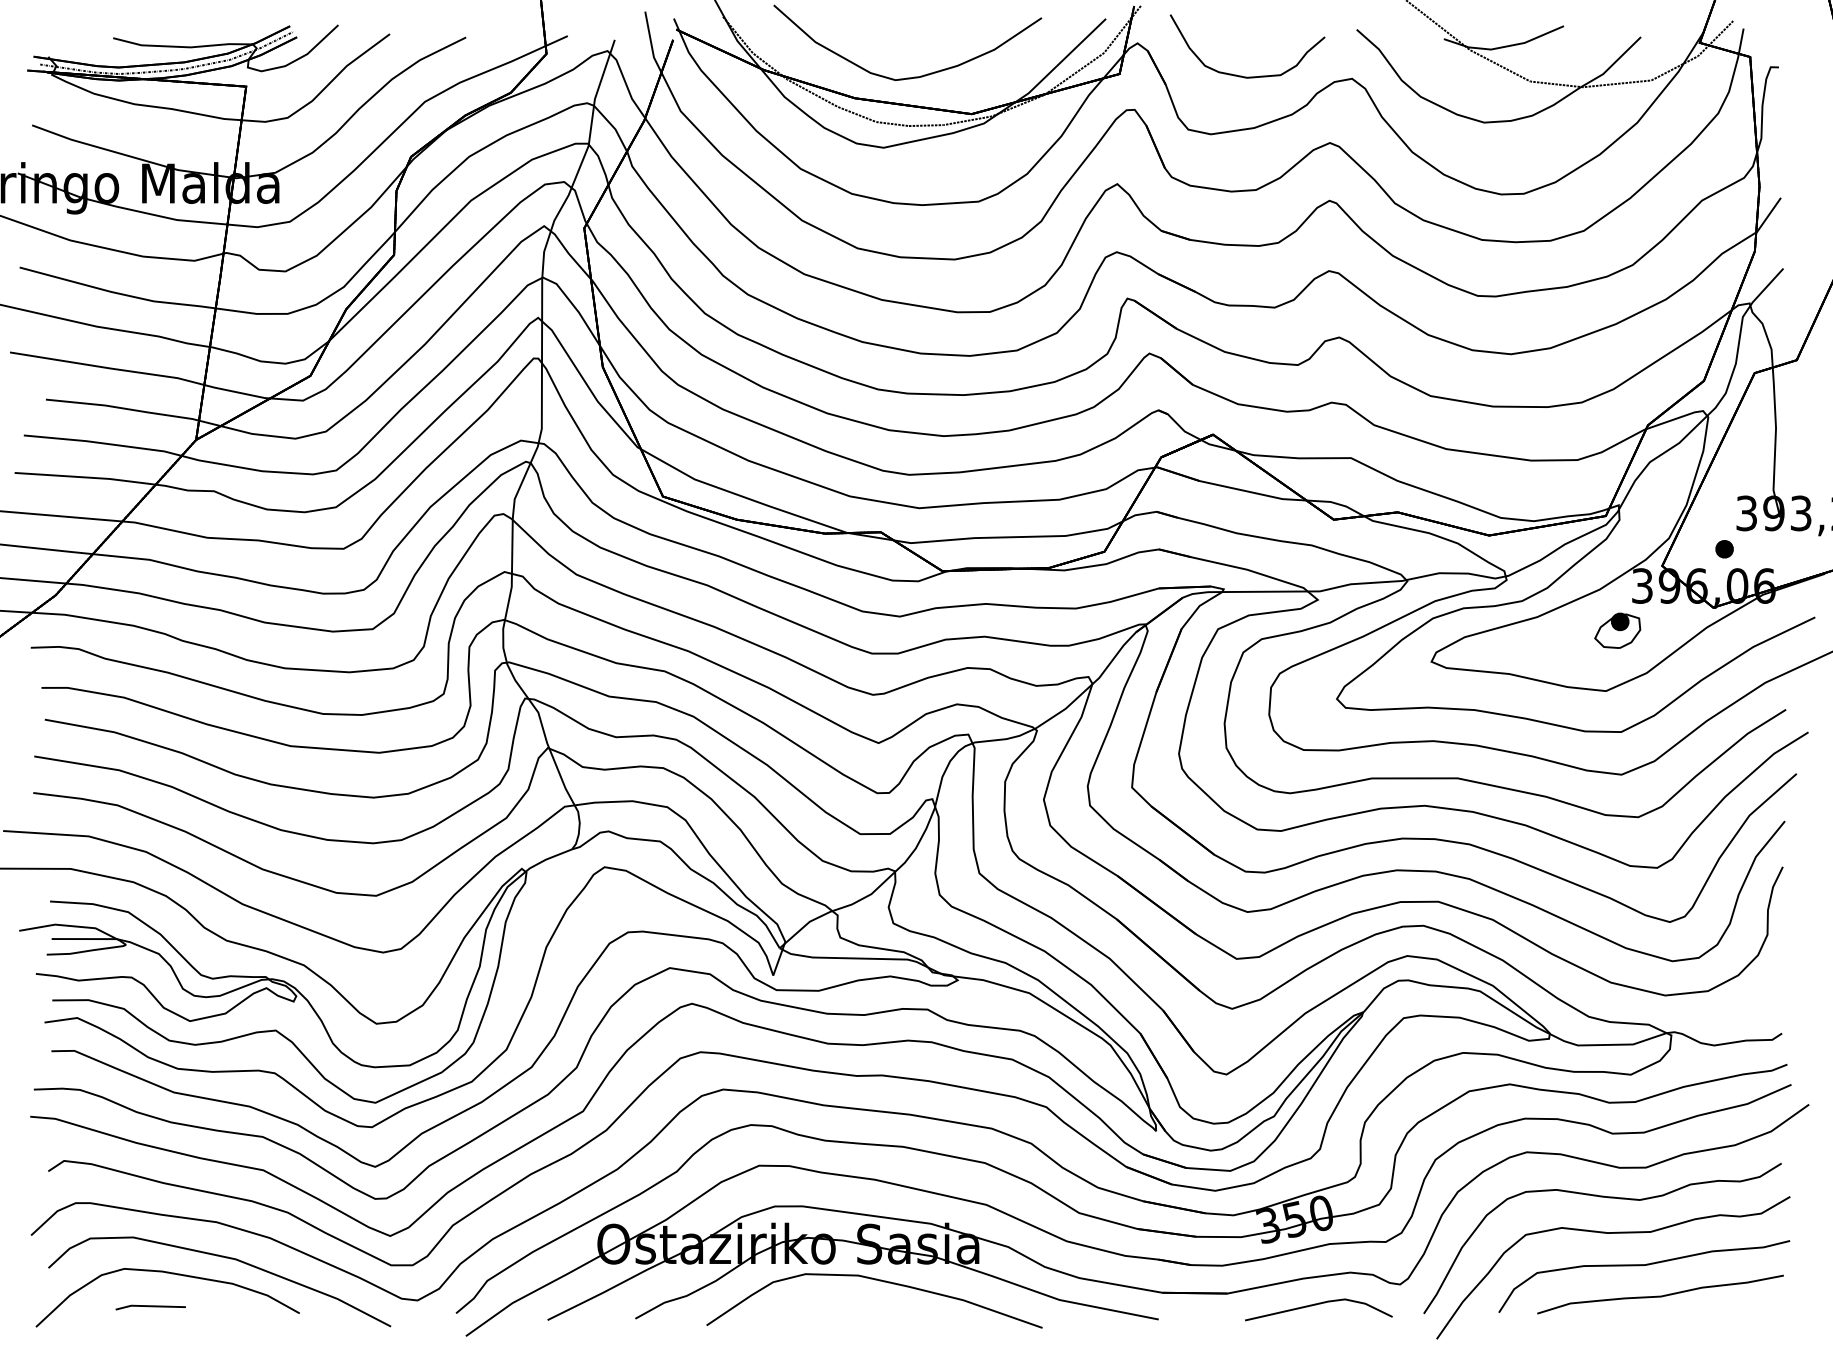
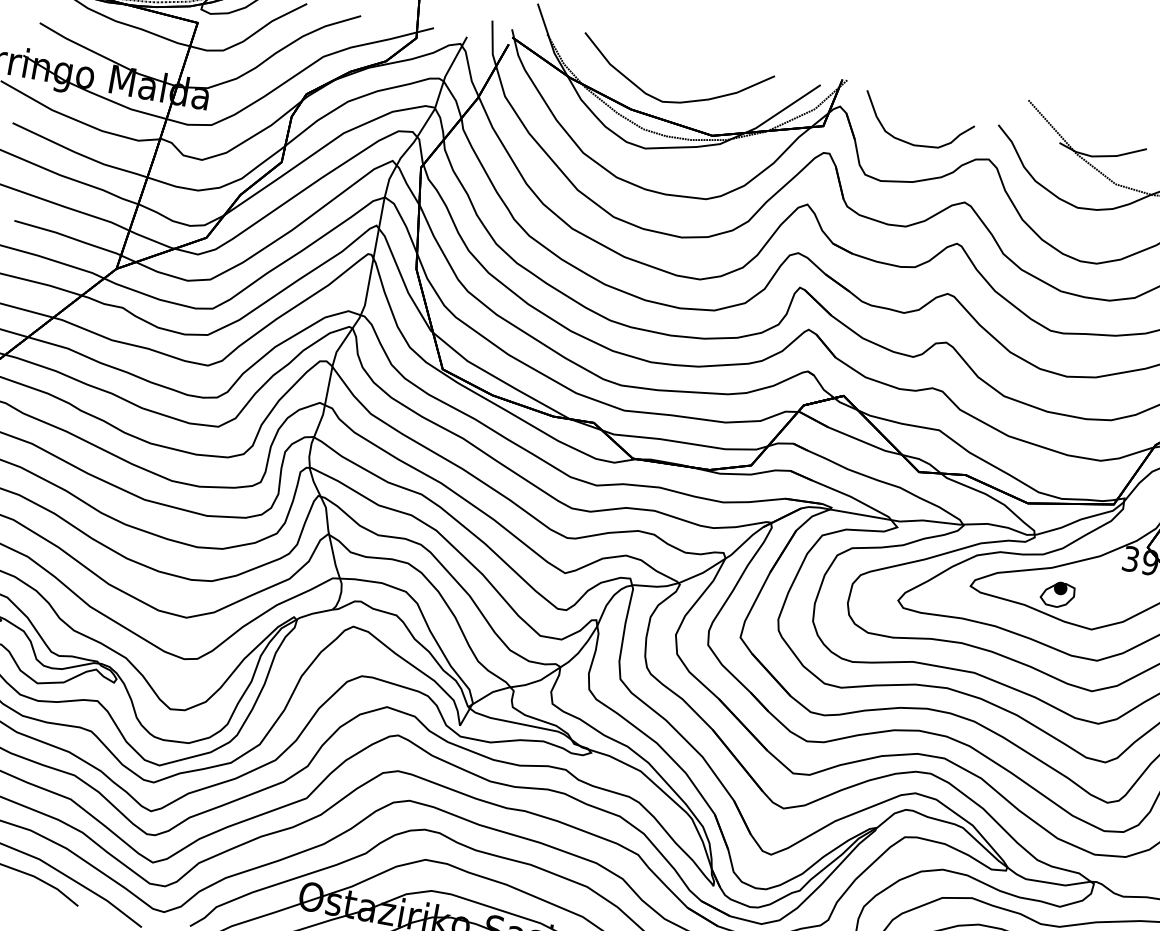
part: (1617, 630) -> (1057, 594), moved

